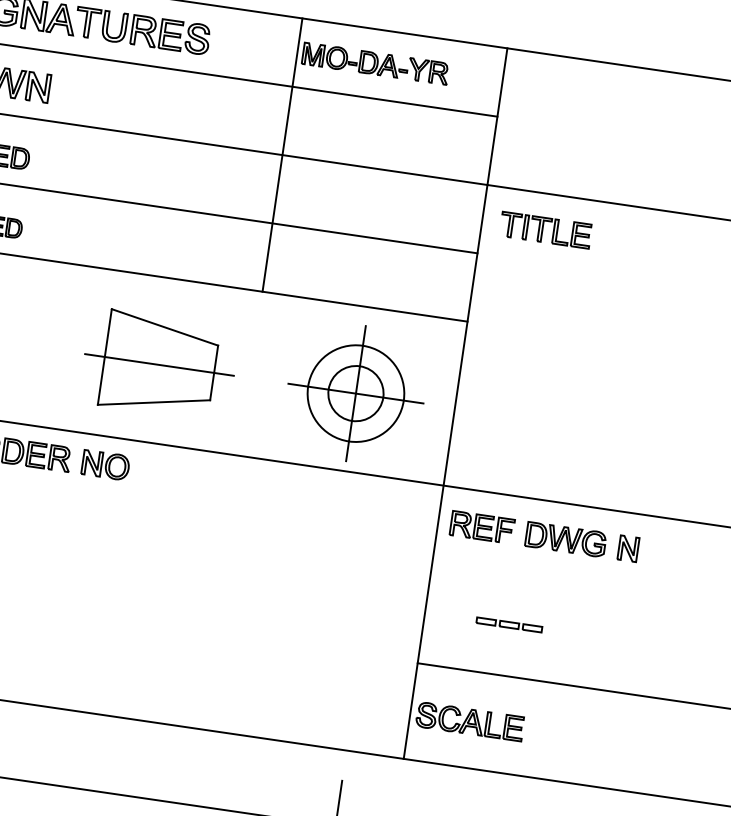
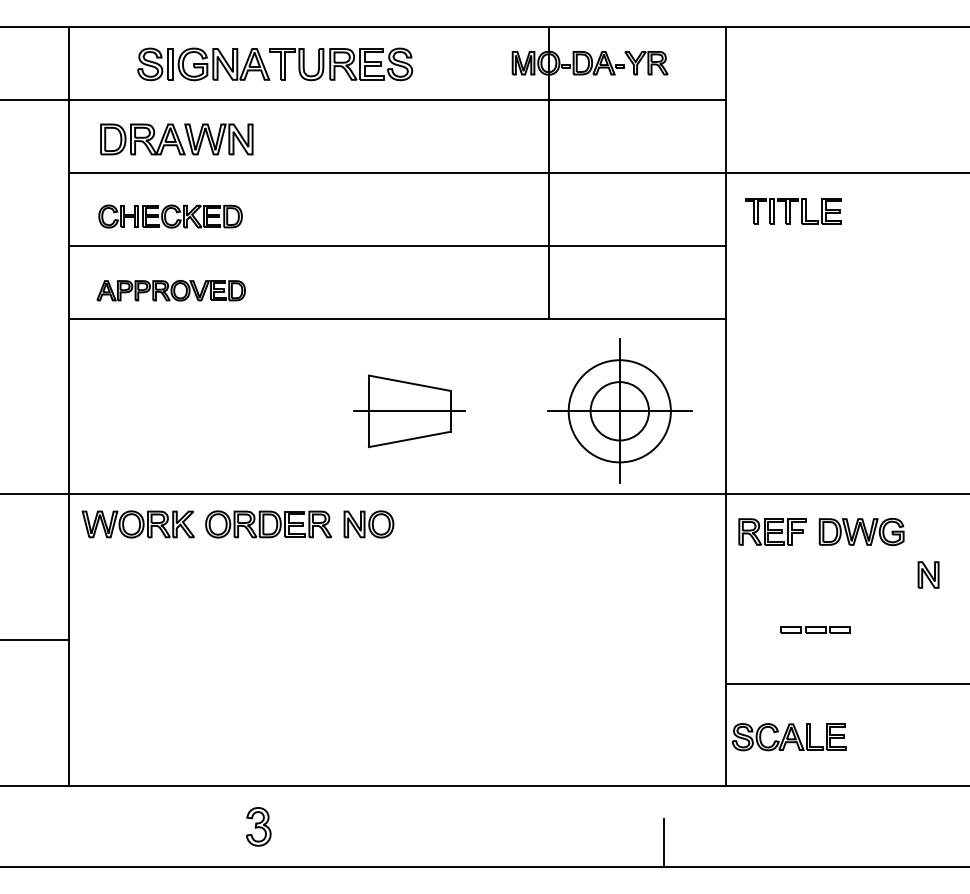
line: (282, 154) -> (548, 172), moved
part: (159, 365) -> (409, 411), size x0.7
part: (628, 548) -> (928, 574), moved

